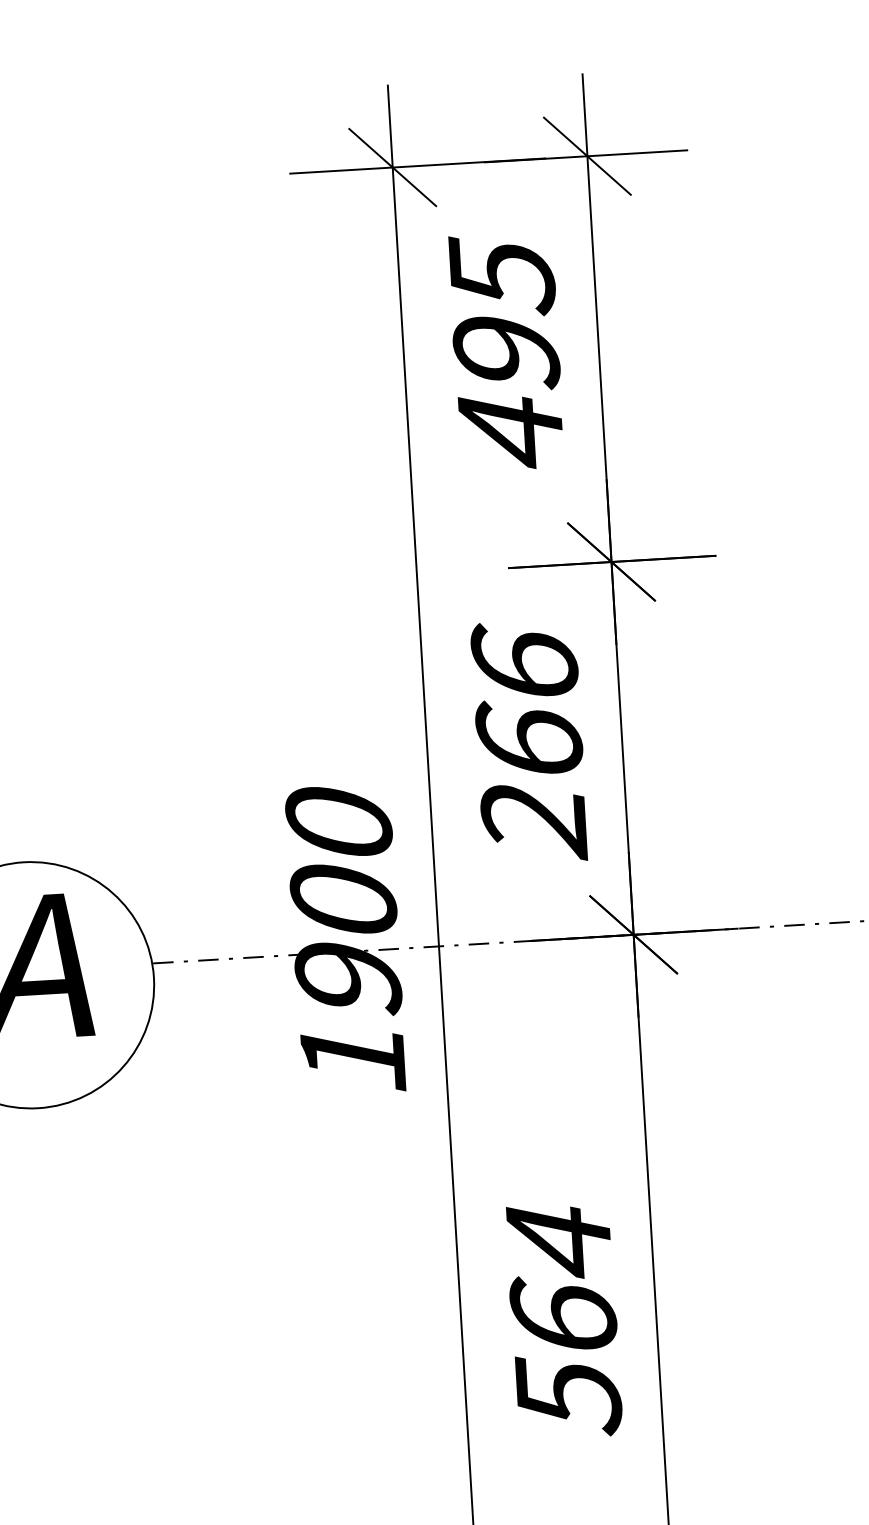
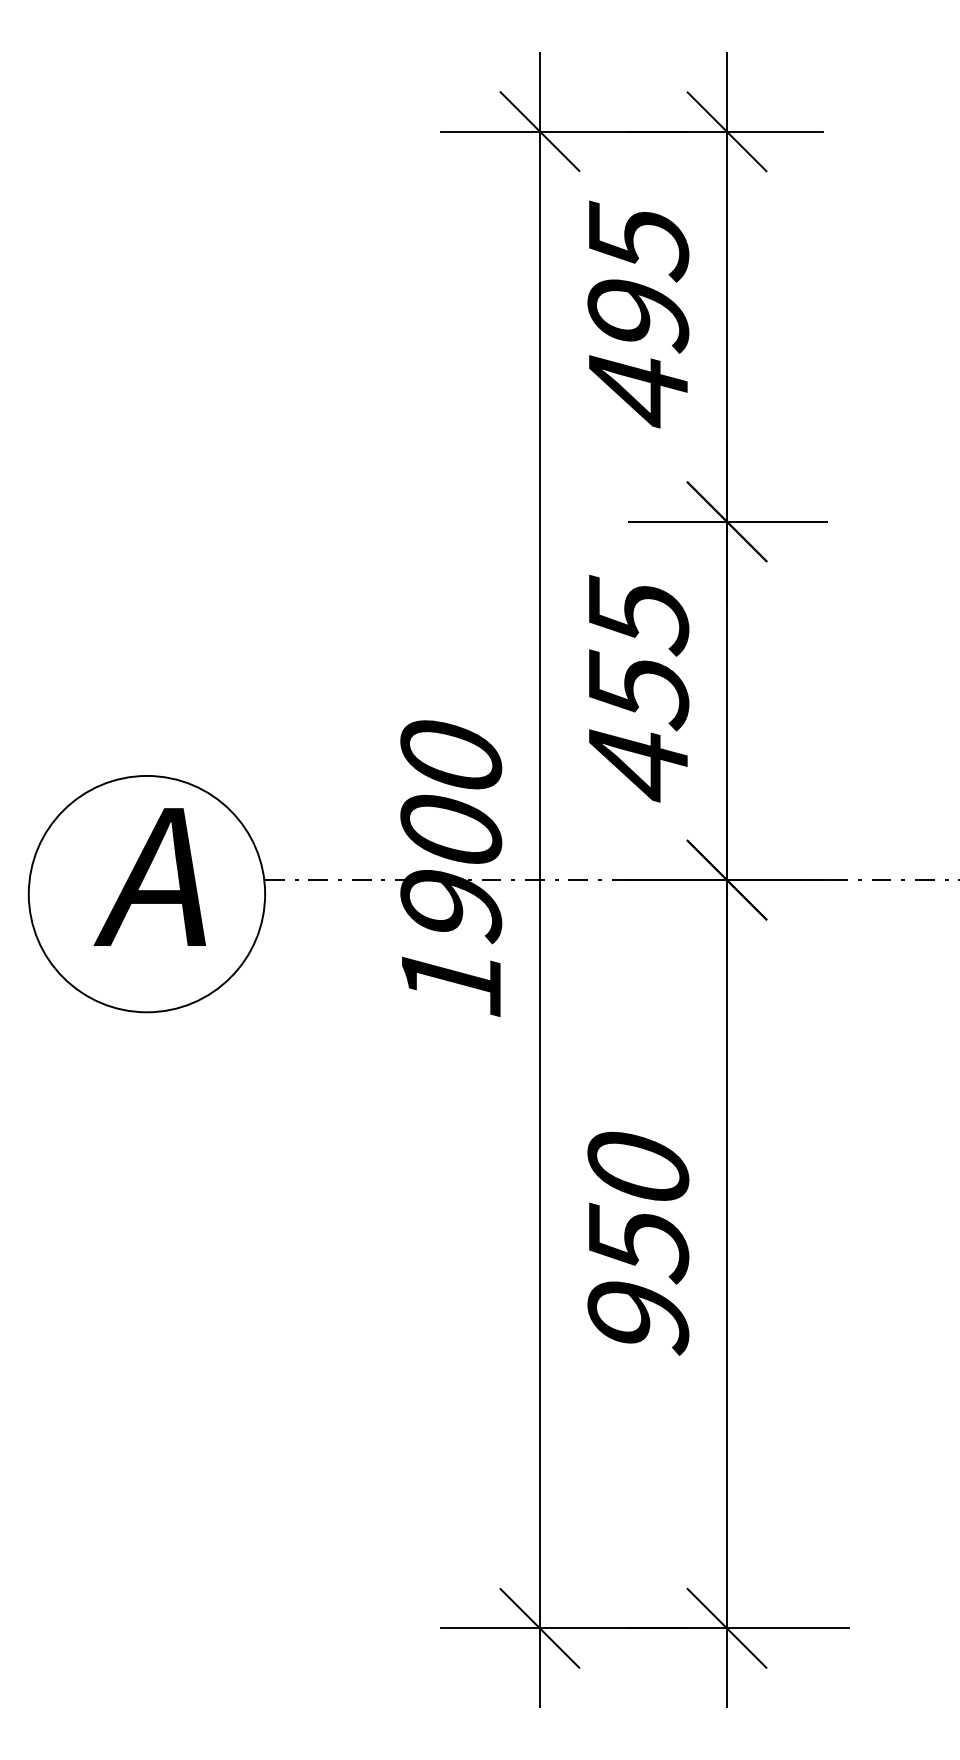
text: (529, 741) -> (638, 689), 266 -> 455
text: (564, 1320) -> (638, 1245), 564 -> 950

